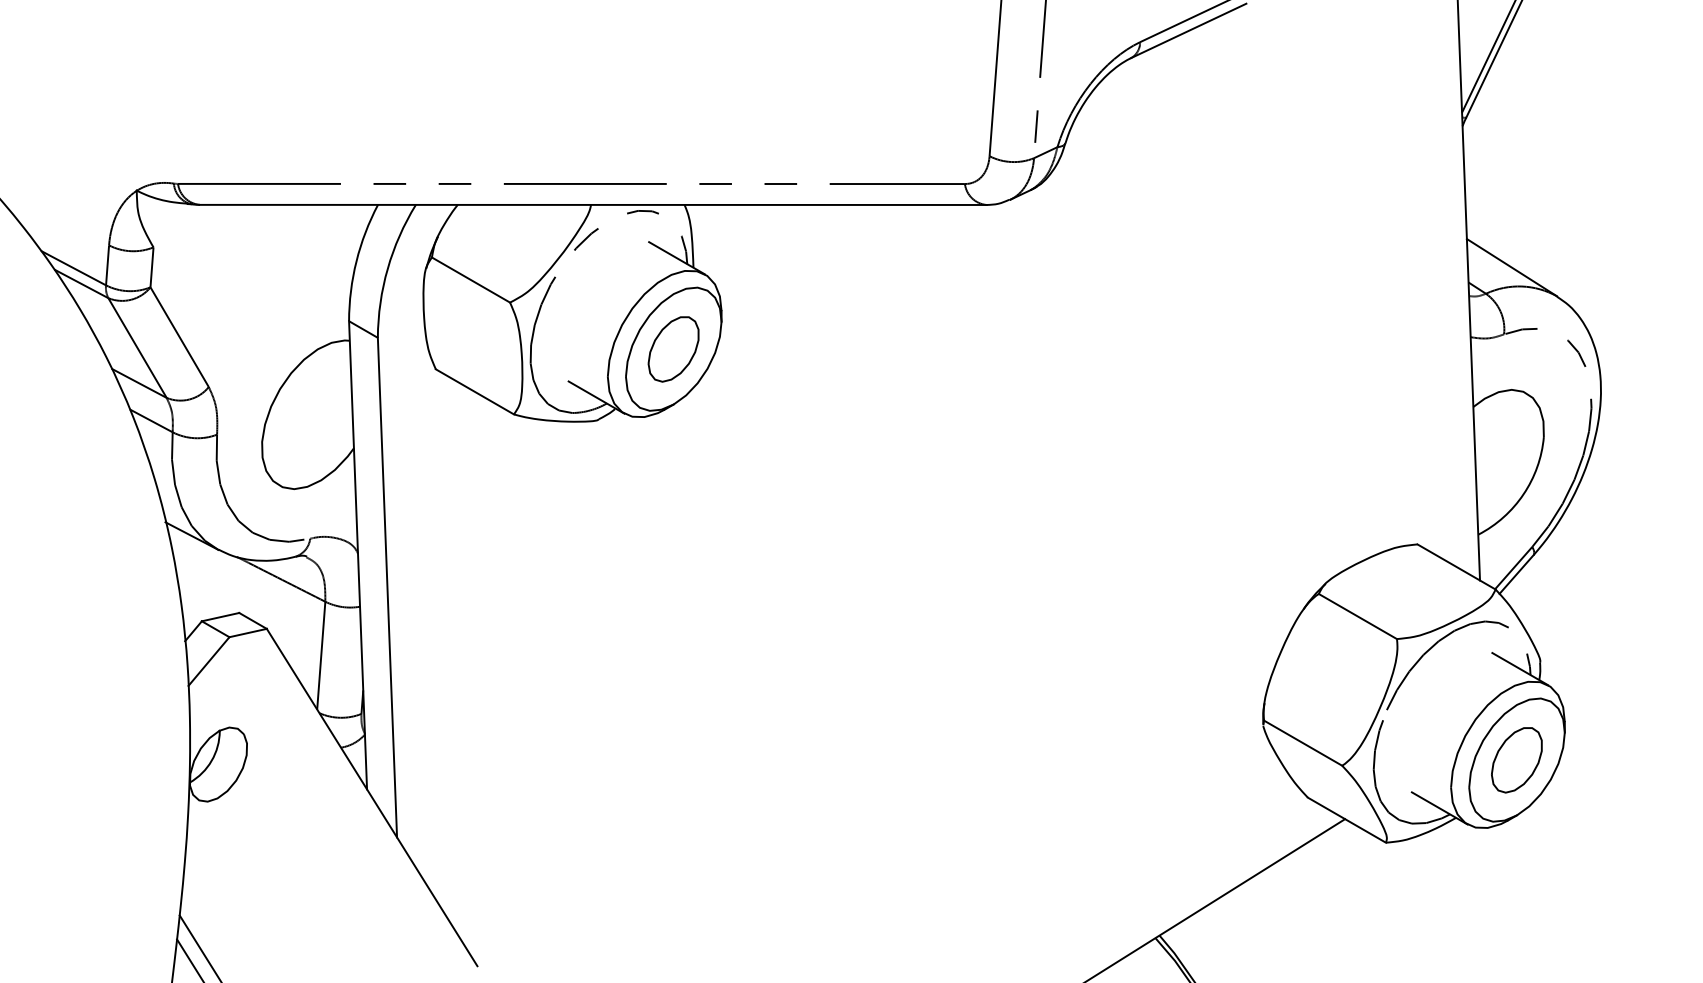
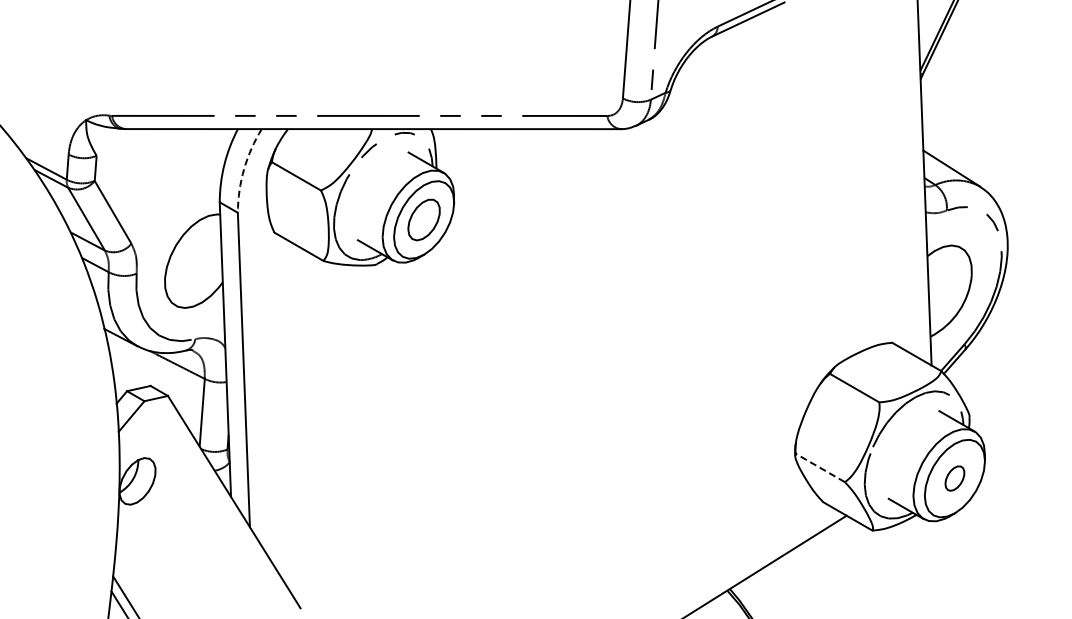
arc: (388, 269) -> (244, 169), solid -> dashed
line: (1301, 742) -> (819, 467), solid -> dashed
part: (1516, 759) -> (954, 478), size x0.6

